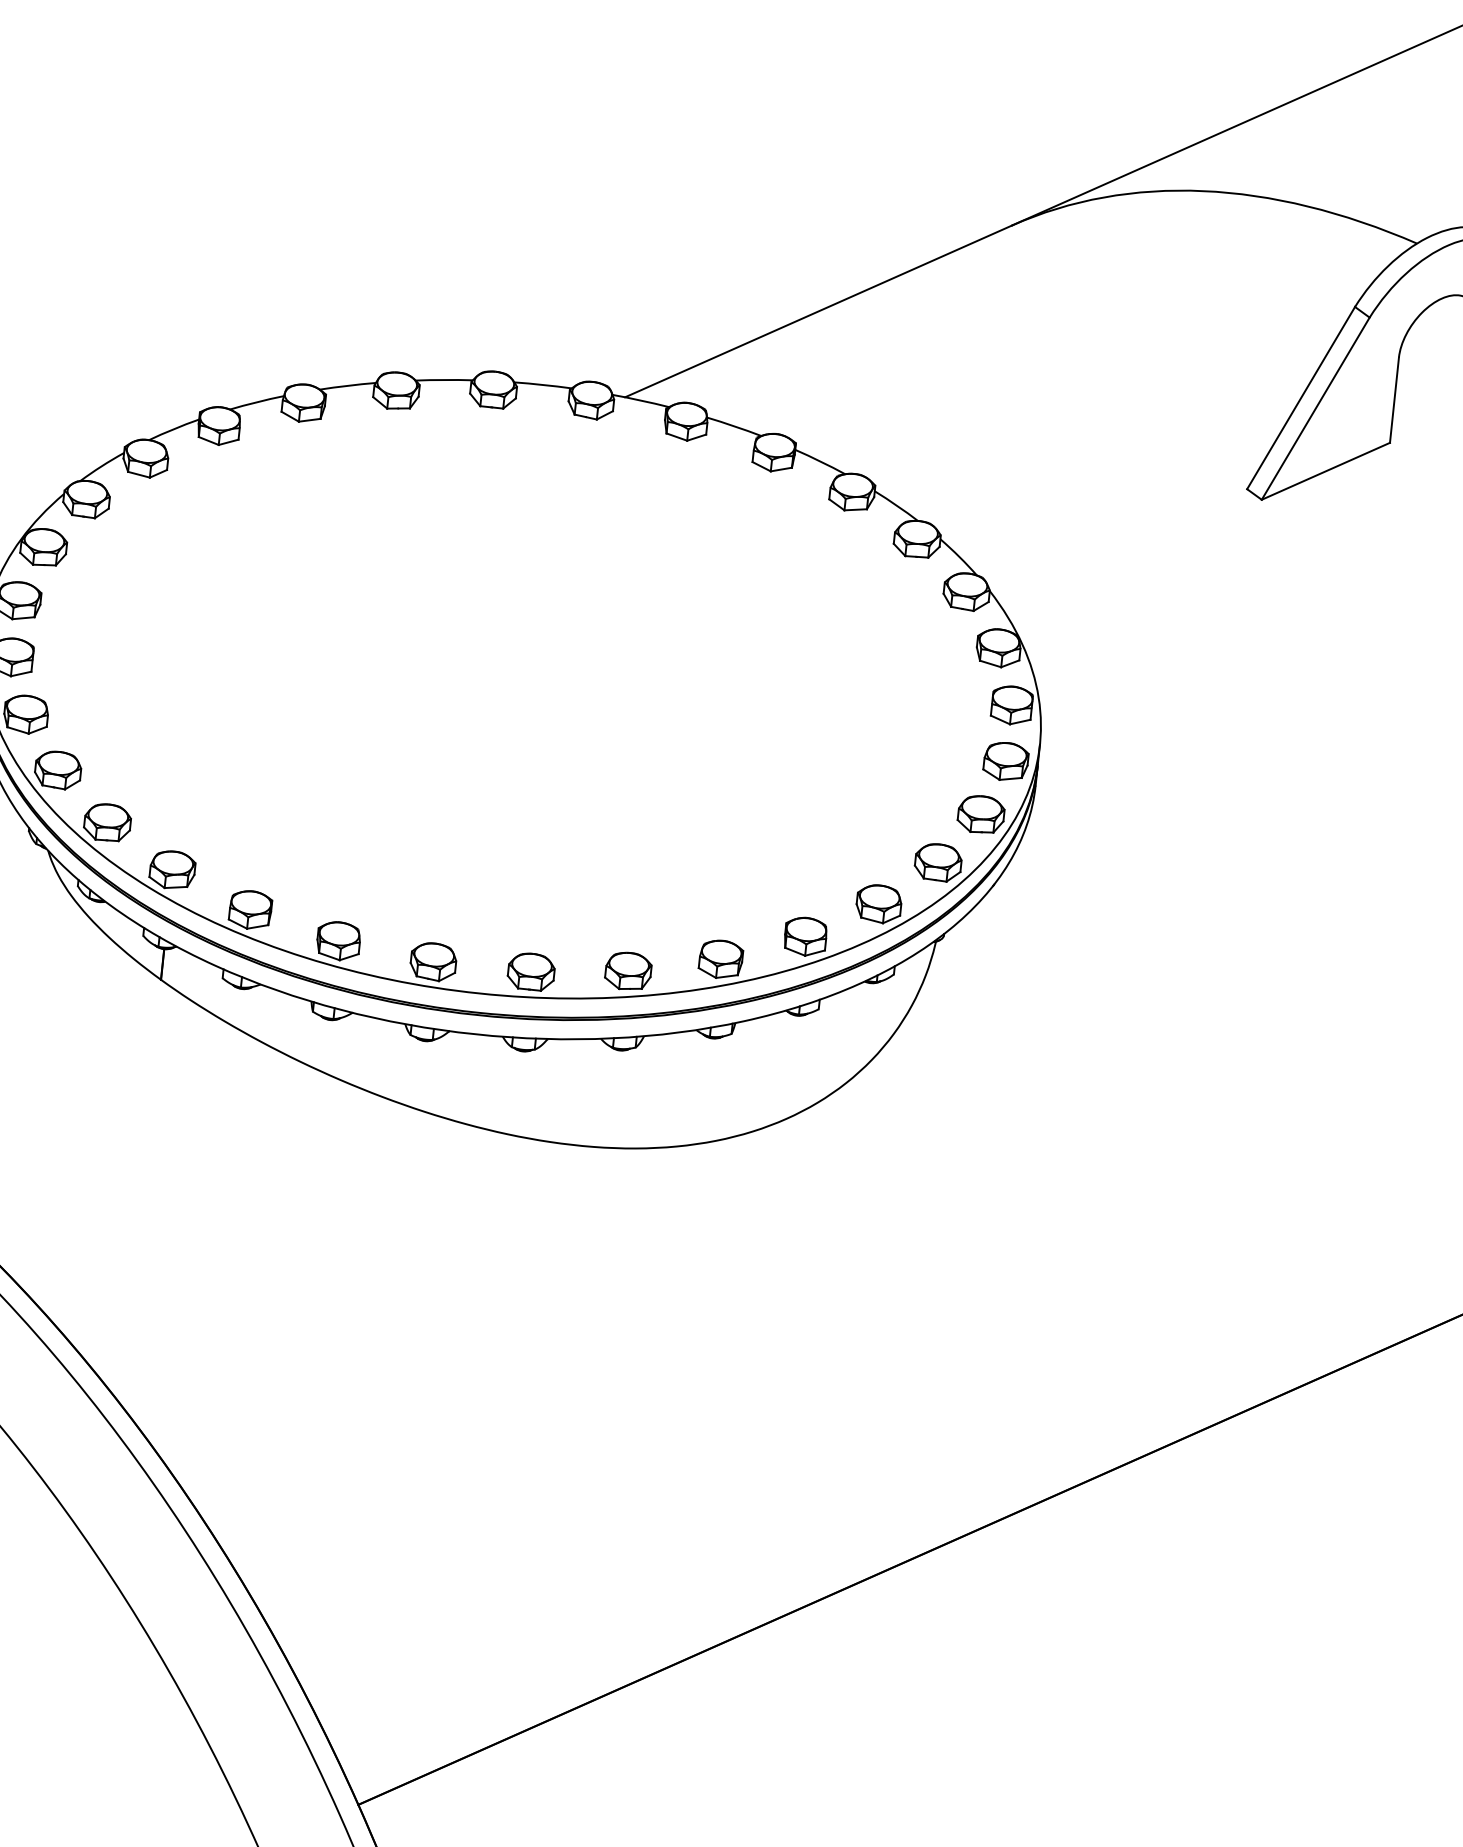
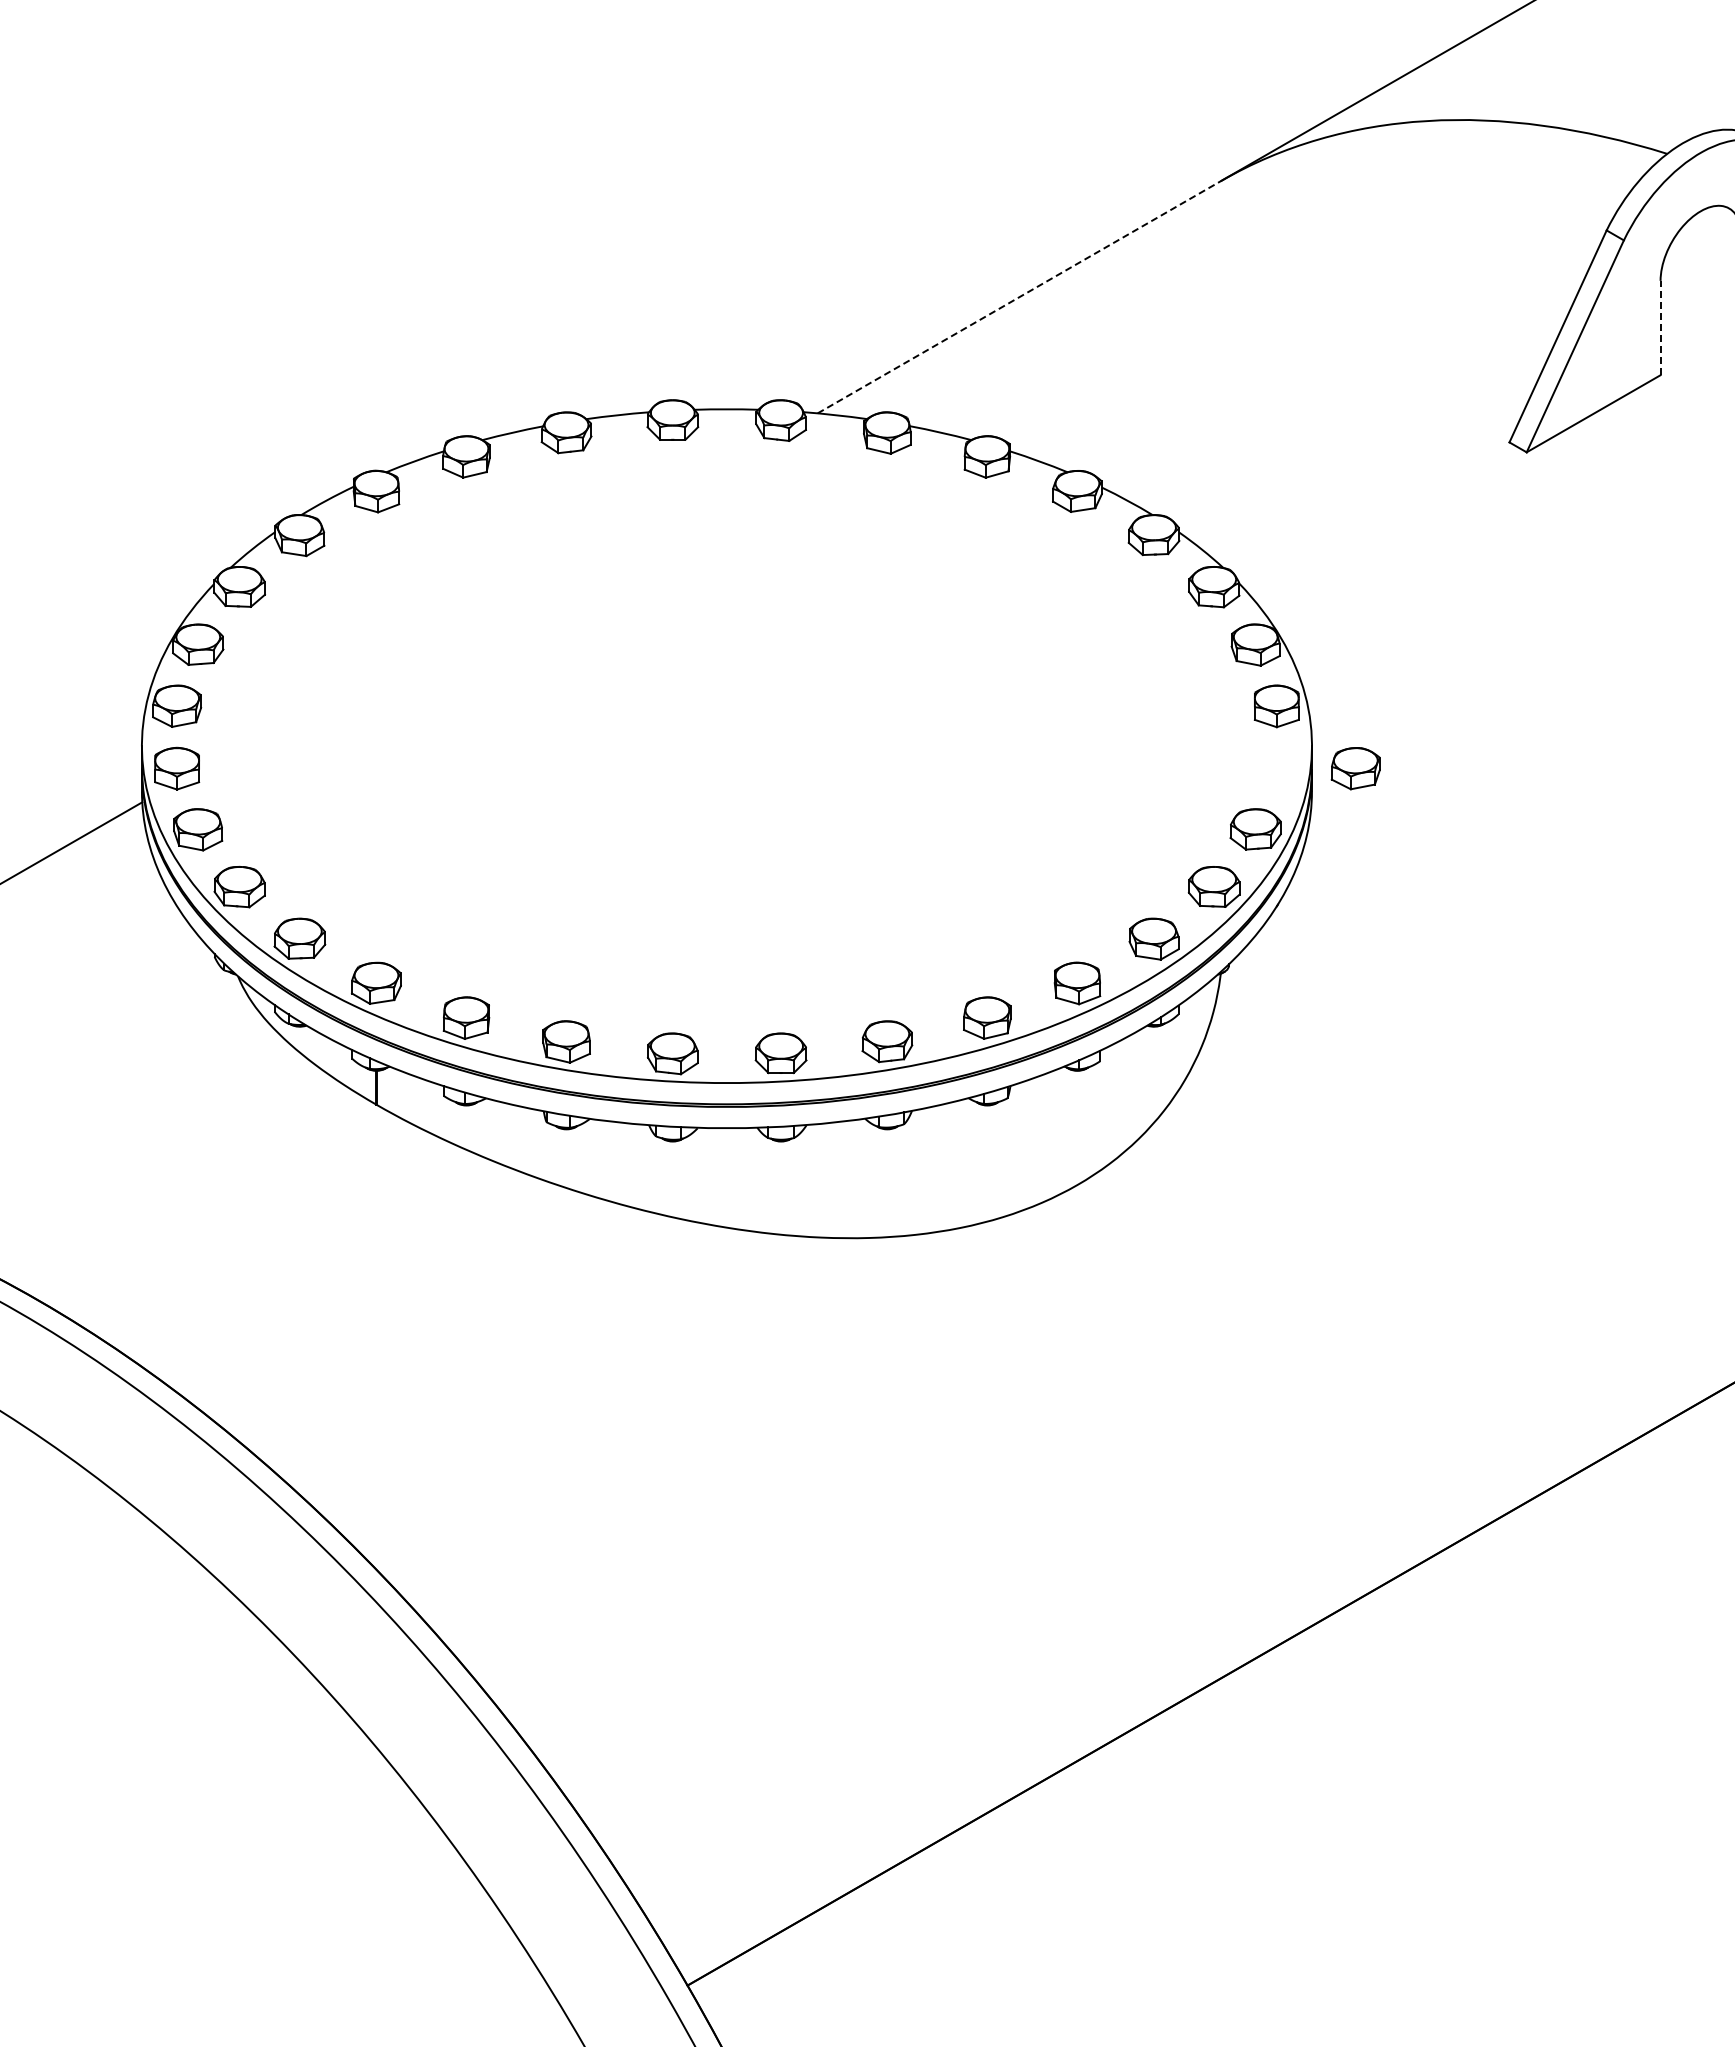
line: (819, 310) -> (1020, 296), solid -> dashed
line: (1394, 399) -> (1660, 327), solid -> dashed
part: (1005, 761) -> (1355, 768), moved

